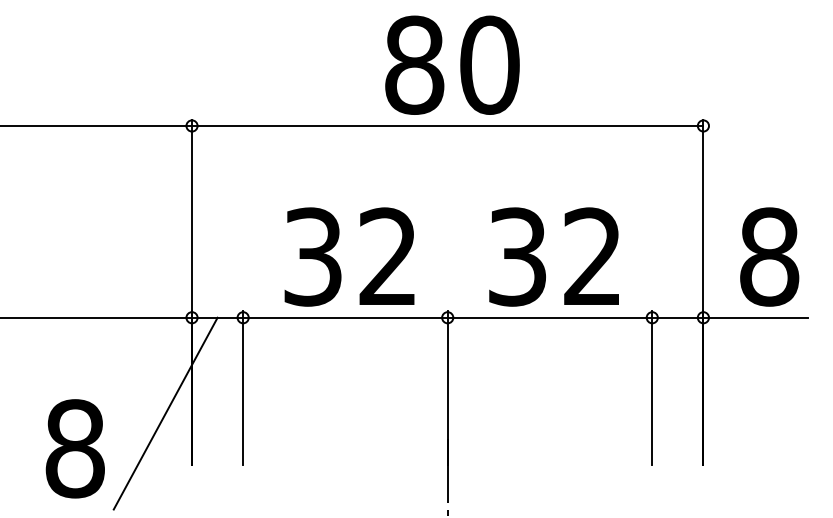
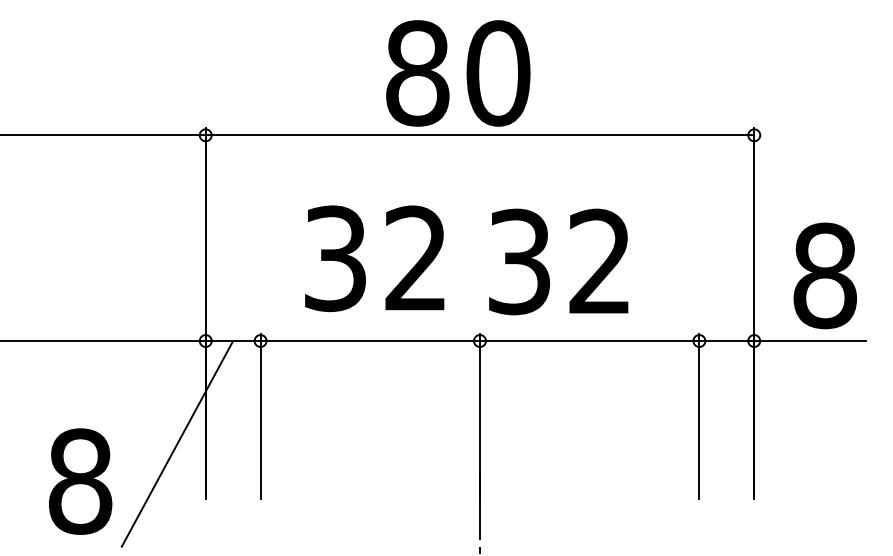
text: (452, 64) -> (458, 72), moved
text: (349, 256) -> (374, 258), moved
text: (553, 256) -> (558, 261), moved

